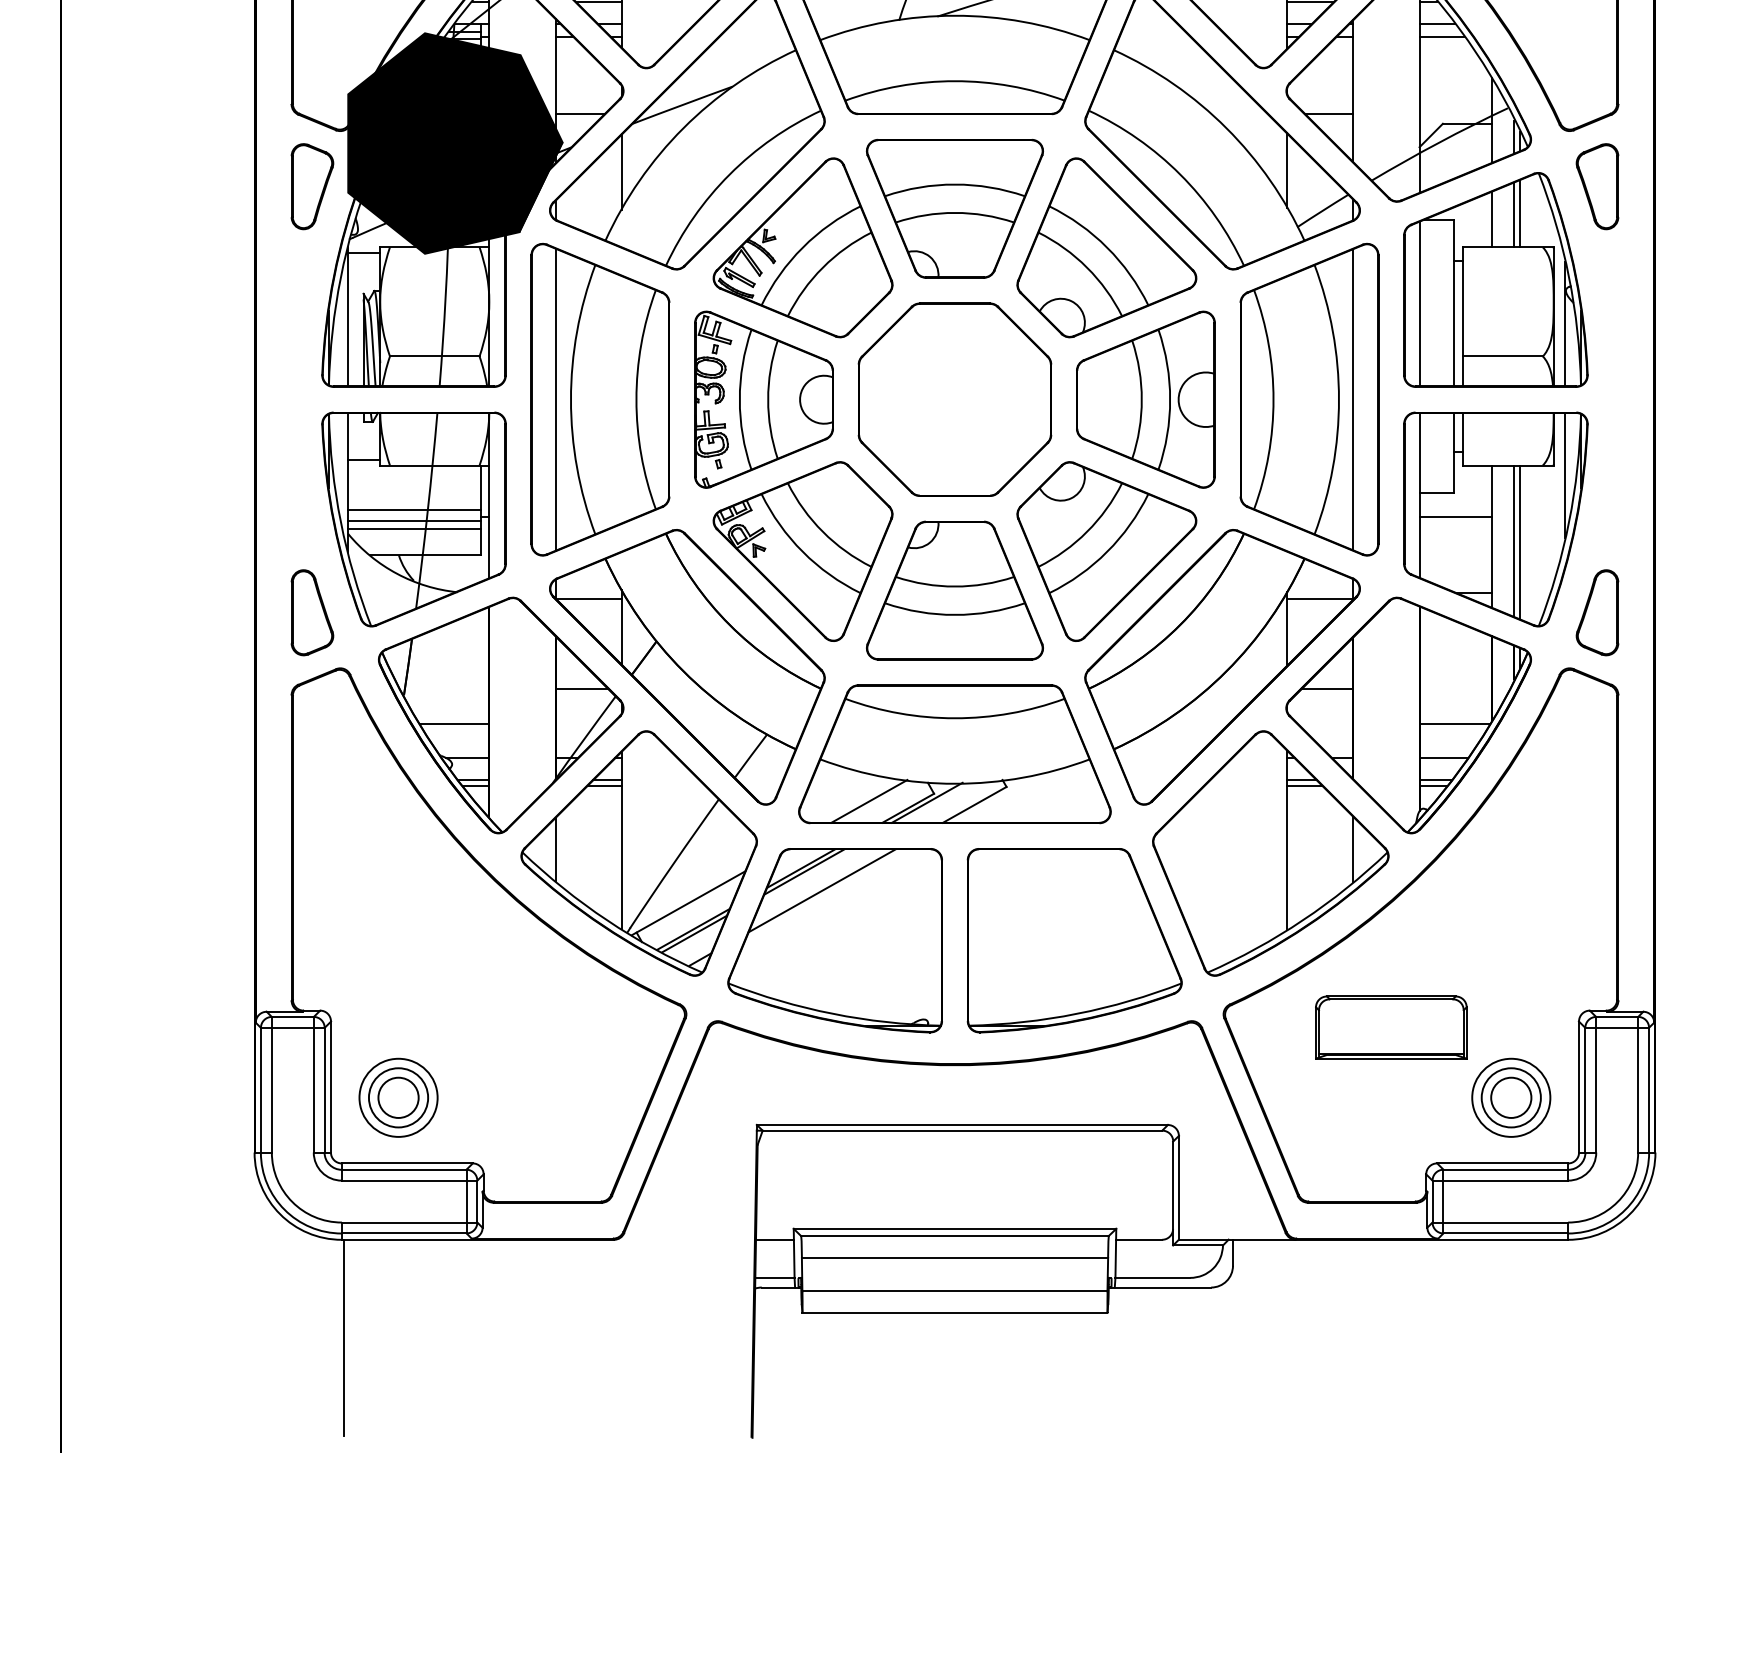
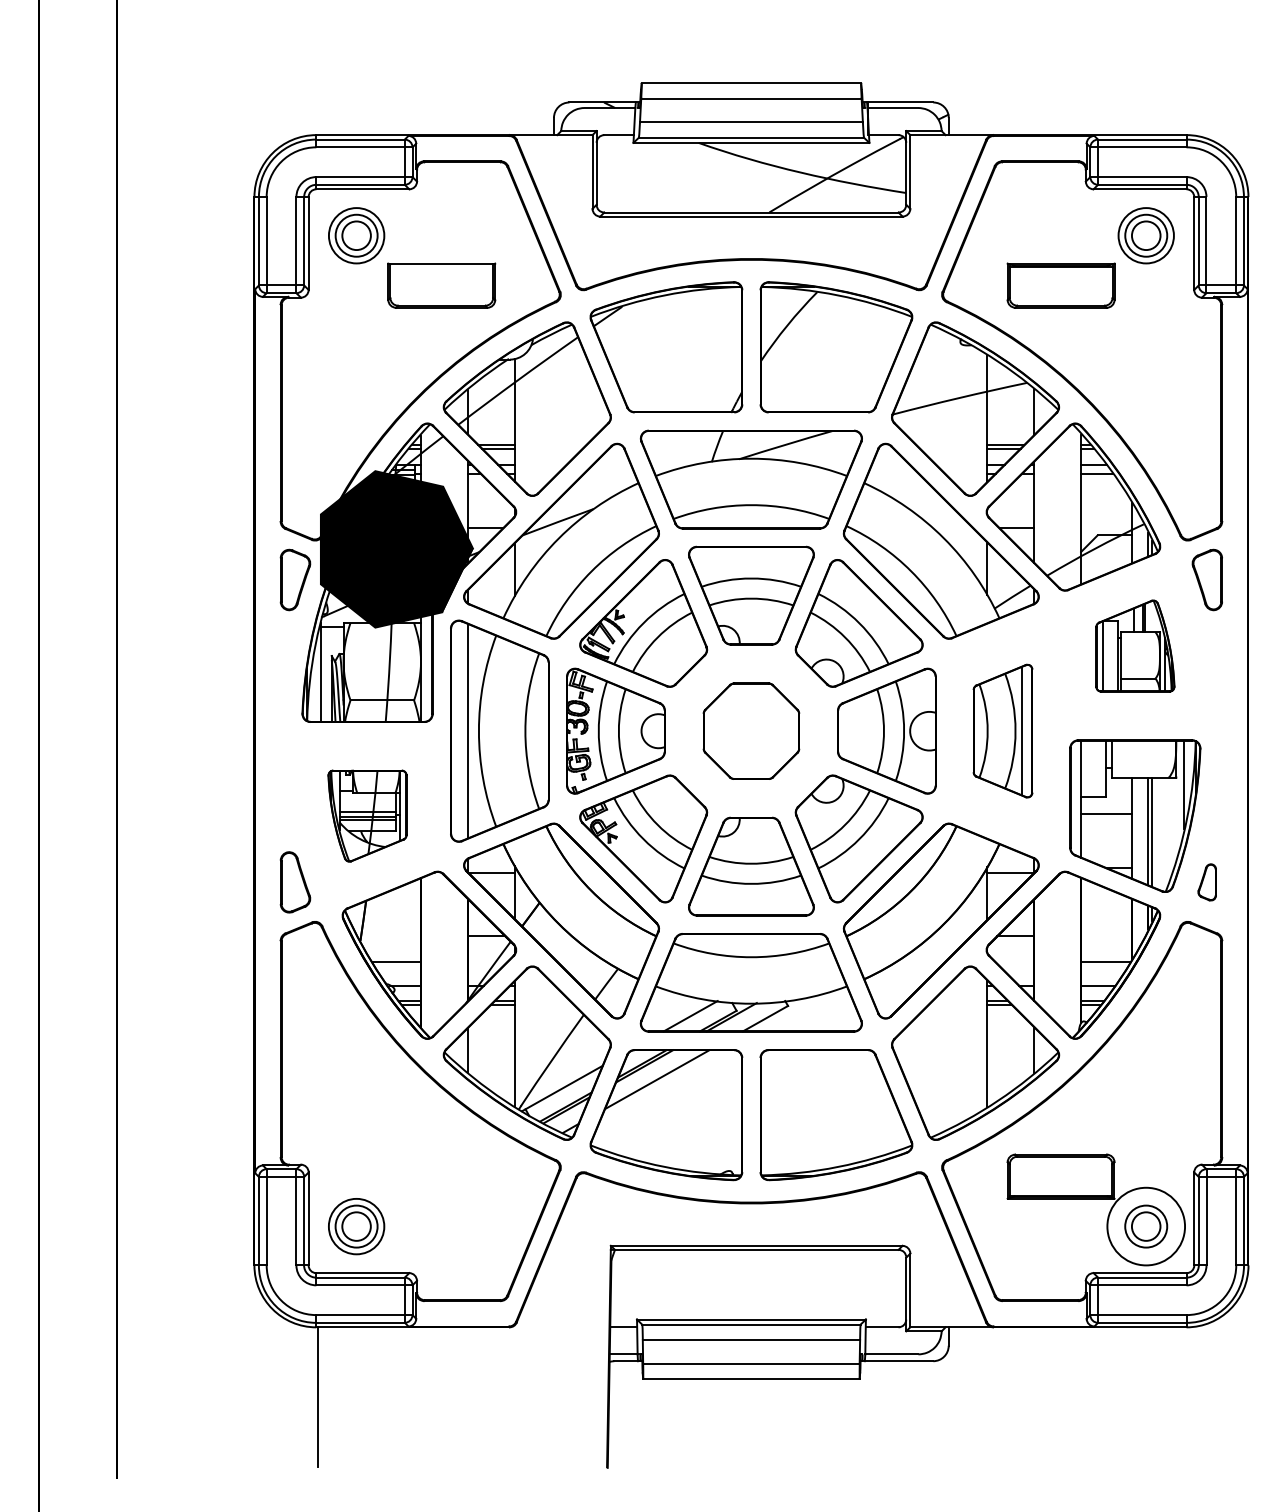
part: (1496, 278) -> (1135, 645), size x0.6
part: (1308, 398) -> (1002, 730), size x0.6
part: (955, 400) -> (751, 731), size x0.7
part: (413, 518) -> (367, 815), size x0.6
part: (1596, 612) -> (1206, 882), size x0.6
circle: (1510, 1097) -> (1145, 1226), size x1.4

